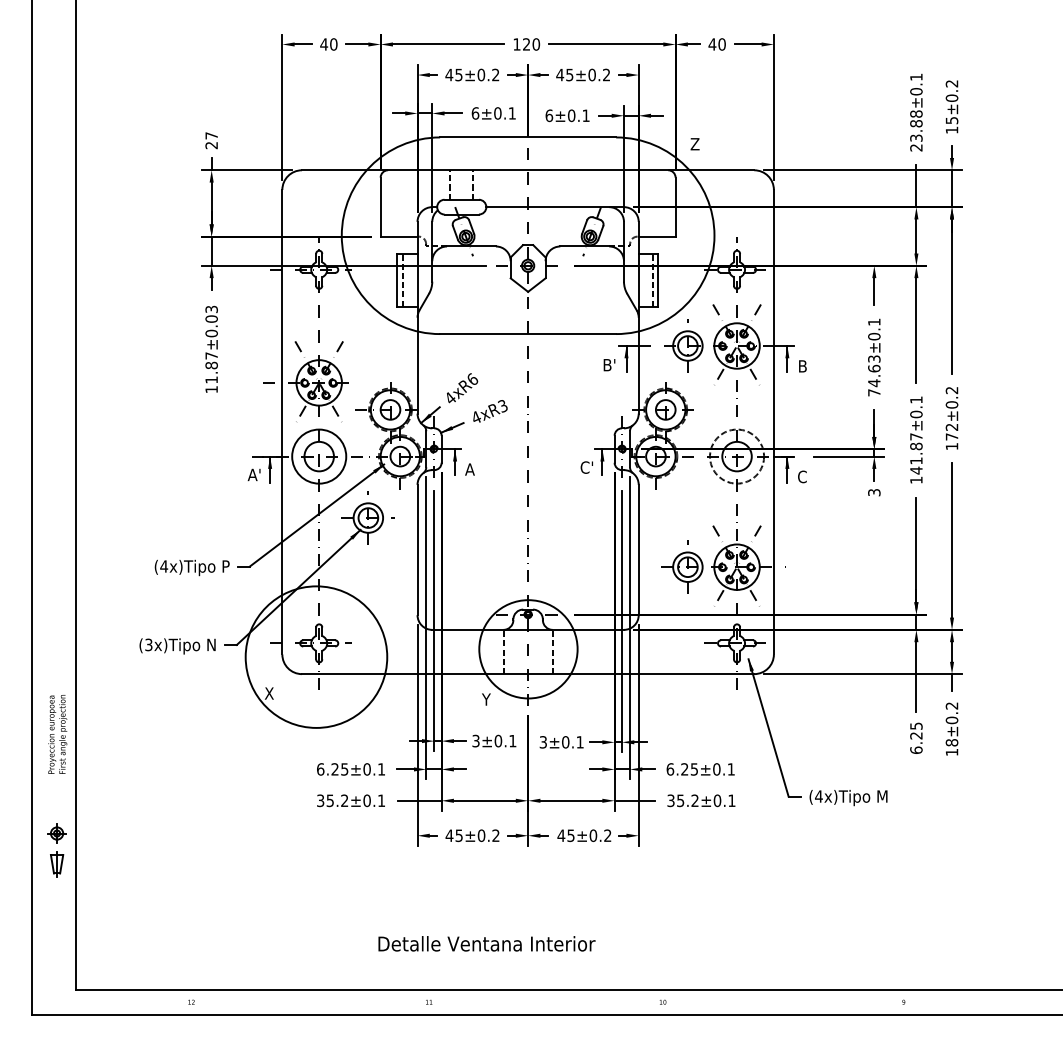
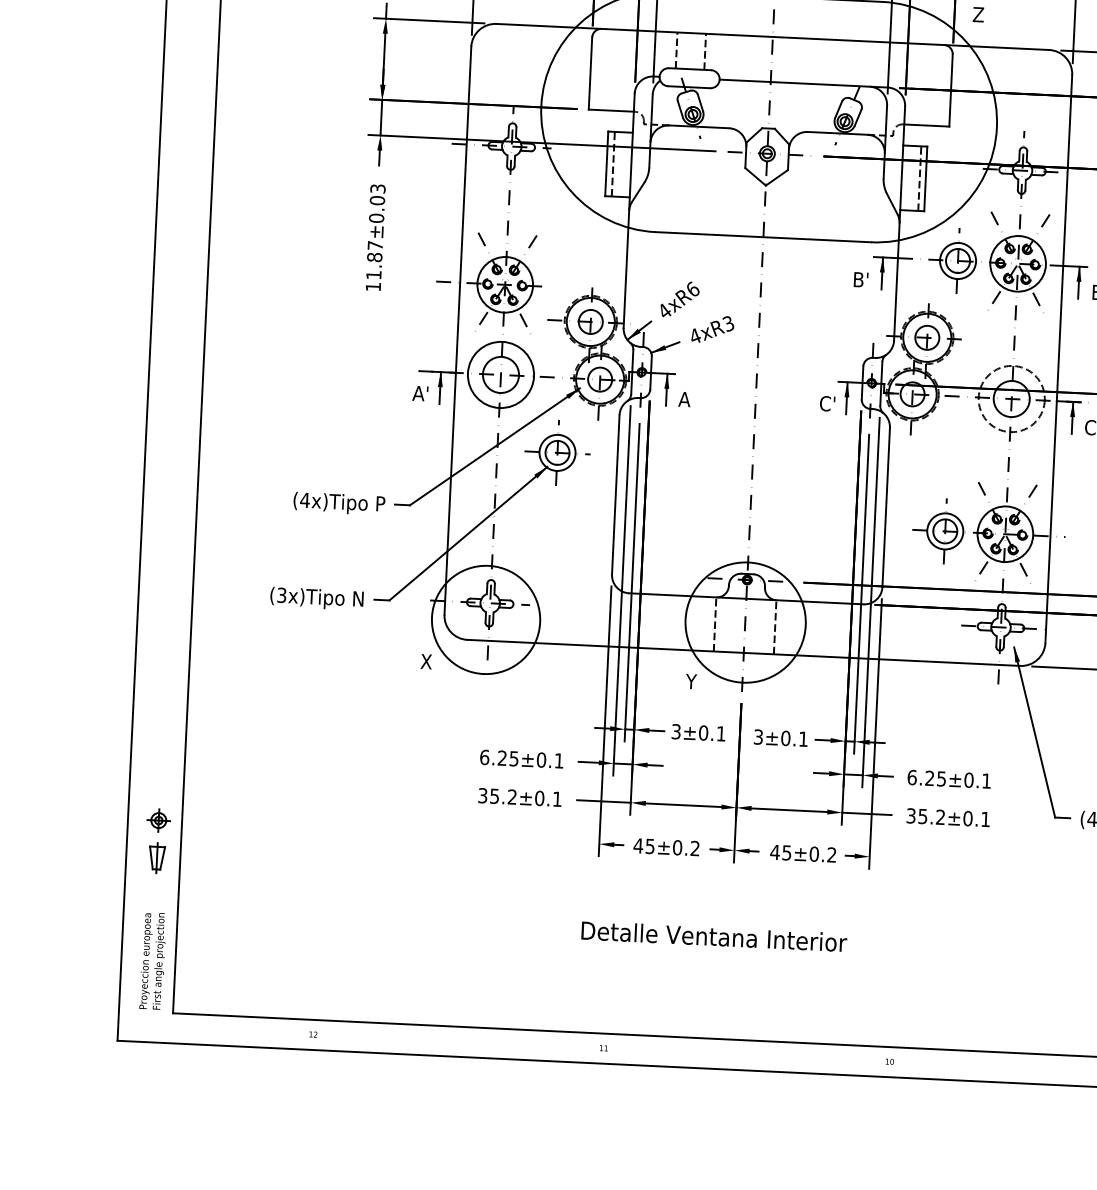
circle: (316, 656) -> (486, 619), size x0.62
text: (57, 734) -> (152, 961), moved
text: (486, 943) -> (713, 936), moved

